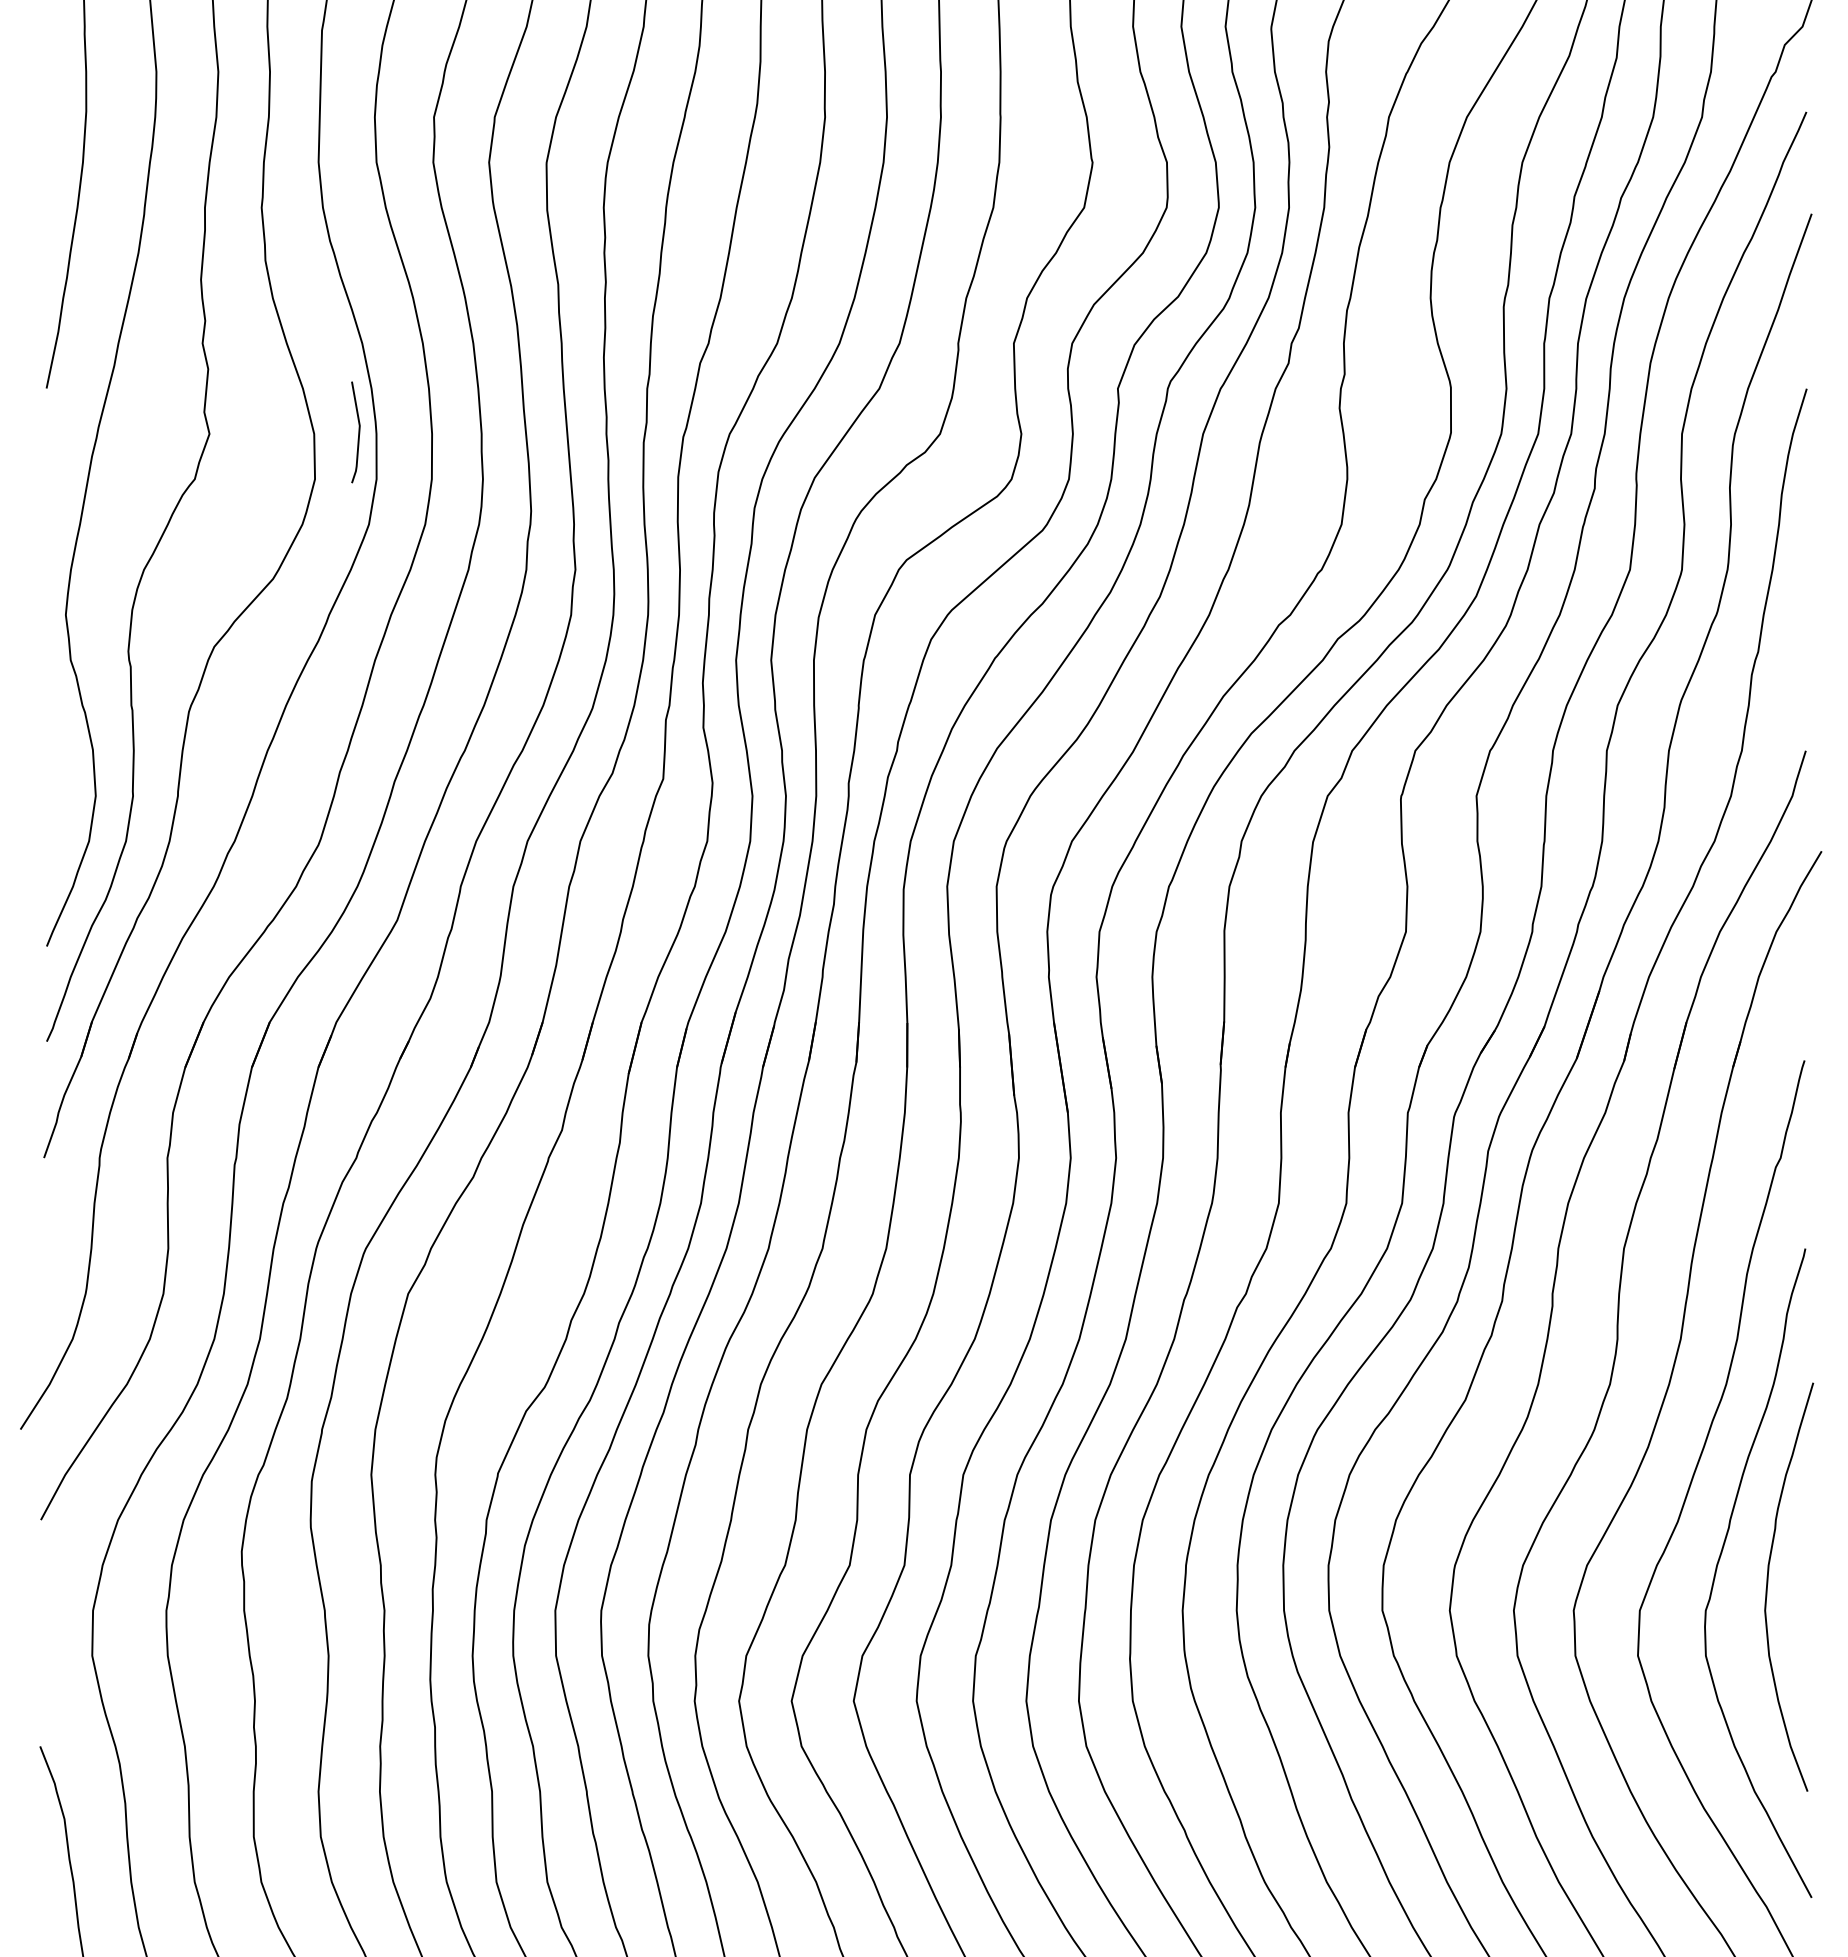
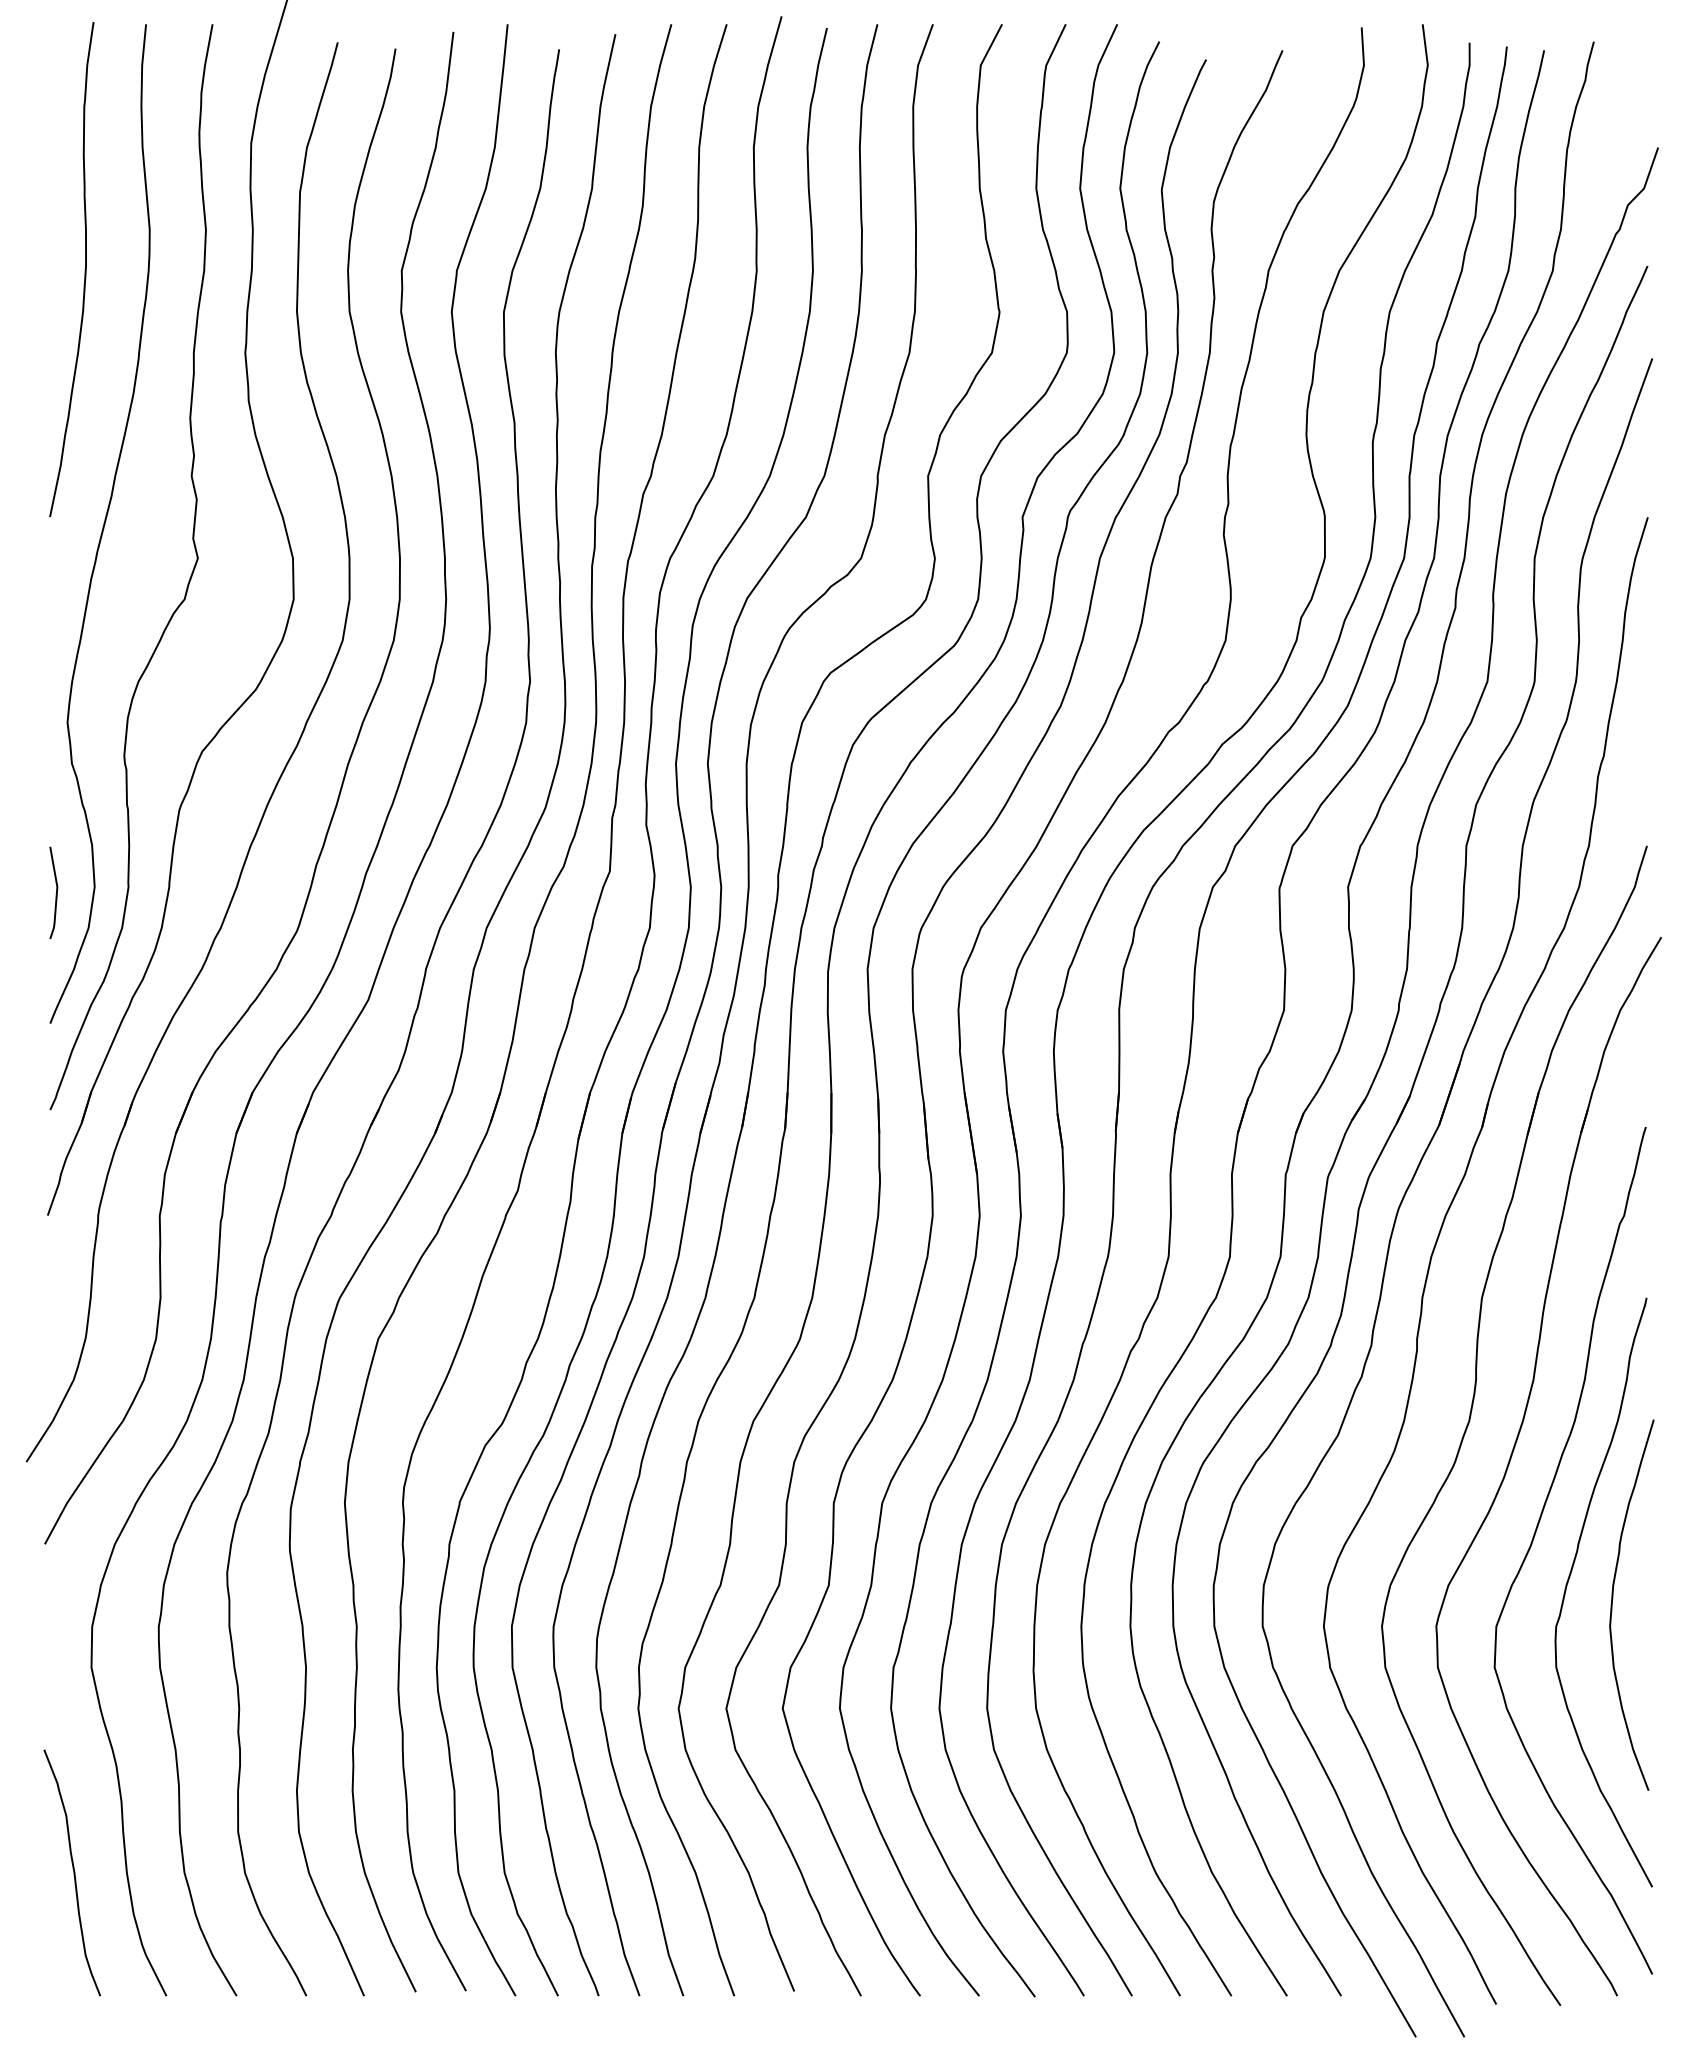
line: (357, 434) -> (55, 894), moved

